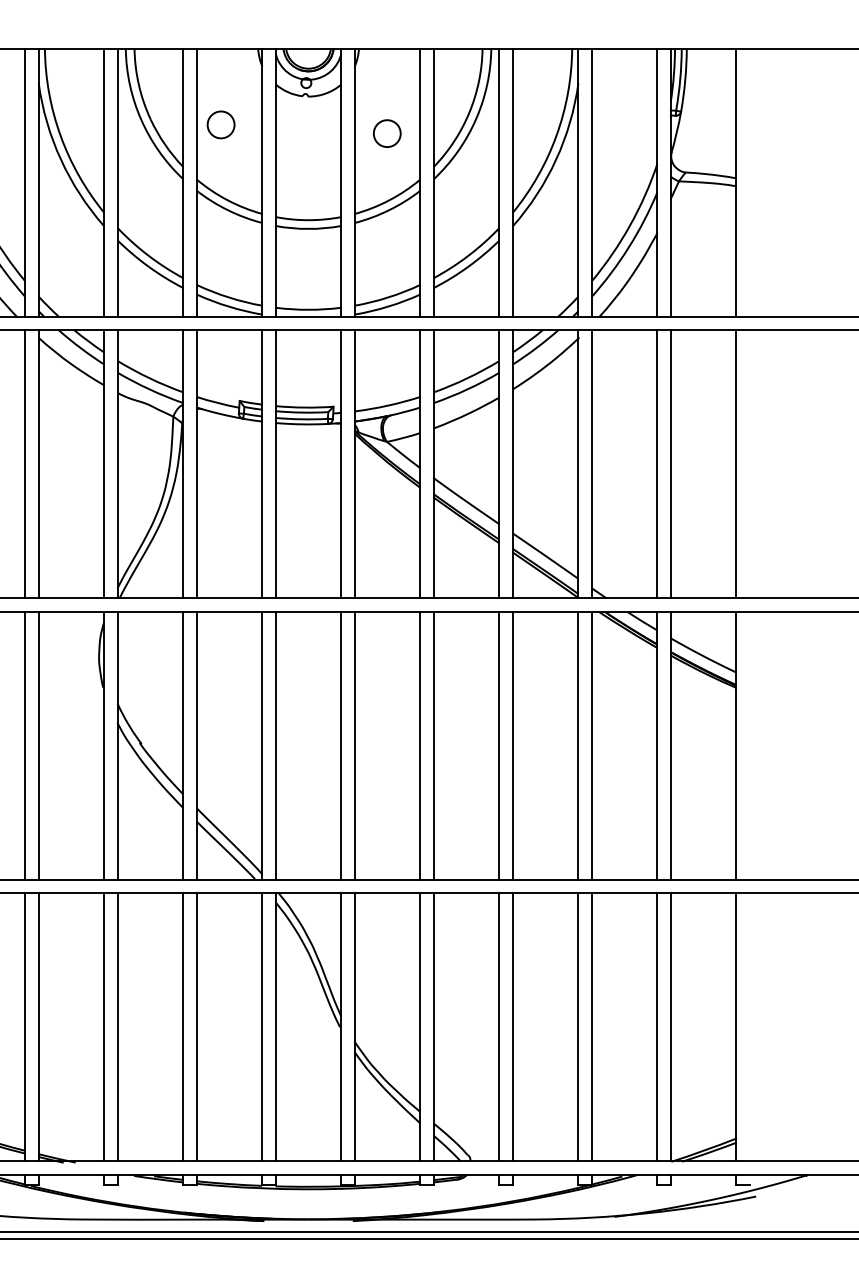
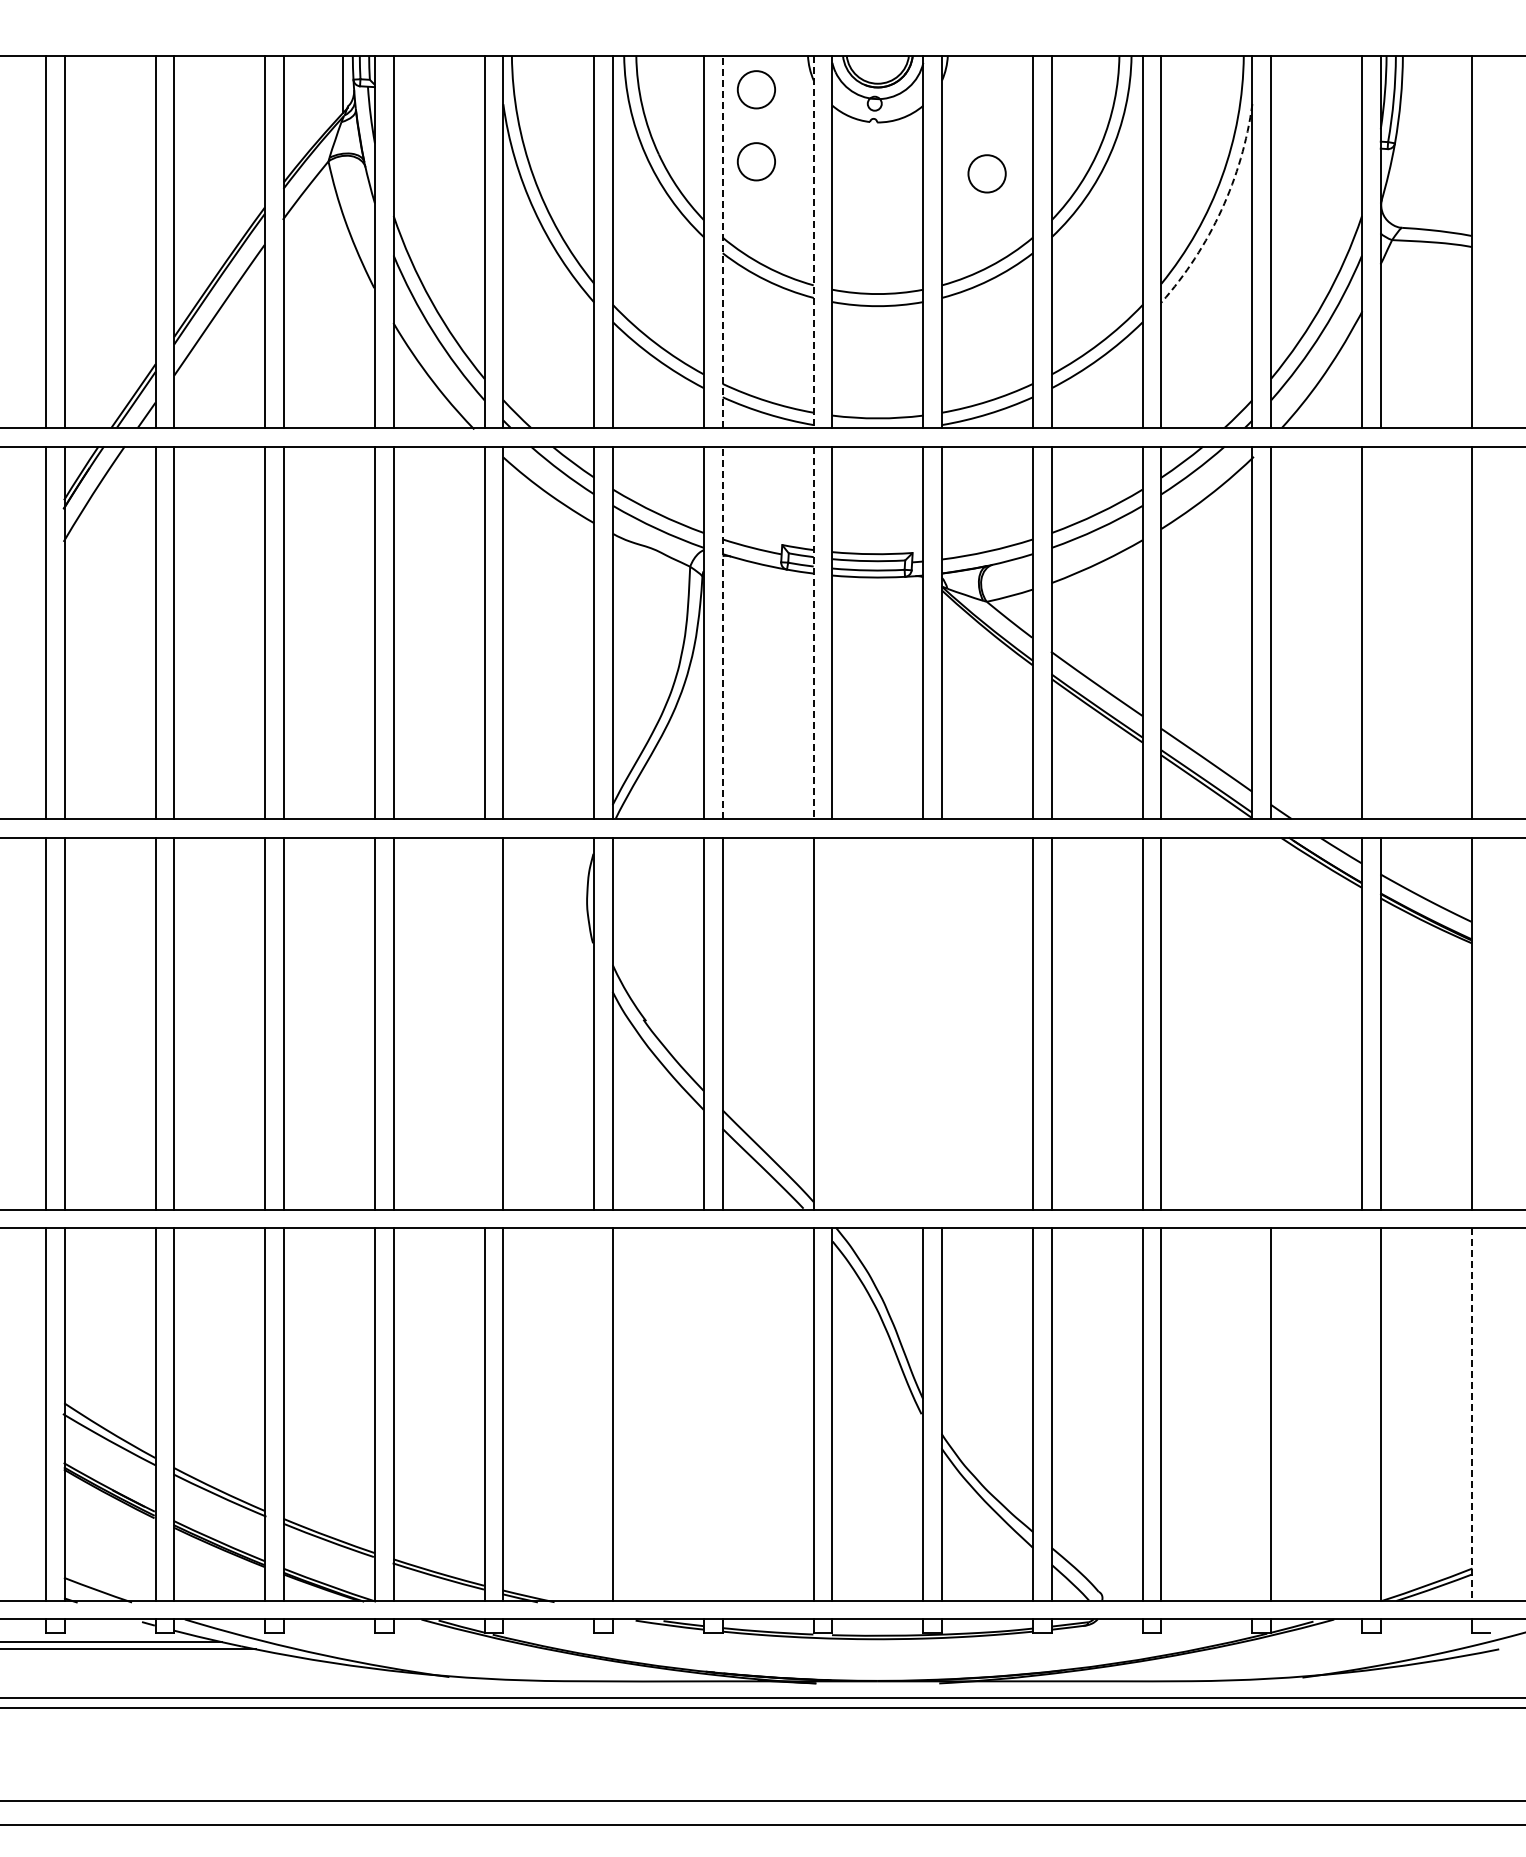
circle: (220, 72) -> (755, 89), added
arc: (556, 160) -> (1221, 210), solid -> dashed
line: (196, 182) -> (722, 241), solid -> dashed
line: (262, 183) -> (813, 242), solid -> dashed
line: (196, 464) -> (722, 632), solid -> dashed
line: (262, 464) -> (813, 633), solid -> dashed
line: (670, 464) -> (1380, 632), removed
line: (25, 745) -> (484, 1023), removed
line: (275, 745) -> (832, 1023), removed
line: (341, 745) -> (923, 1023), removed
line: (355, 745) -> (942, 1023), removed
line: (578, 745) -> (1252, 1023), removed
line: (592, 745) -> (1271, 1023), removed
line: (104, 1027) -> (594, 1414), removed
line: (183, 1027) -> (704, 1414), removed
line: (196, 1027) -> (722, 1414), removed
line: (578, 1027) -> (1252, 1414), removed
line: (657, 1027) -> (1362, 1414), removed
line: (736, 1027) -> (1471, 1414), solid -> dashed

